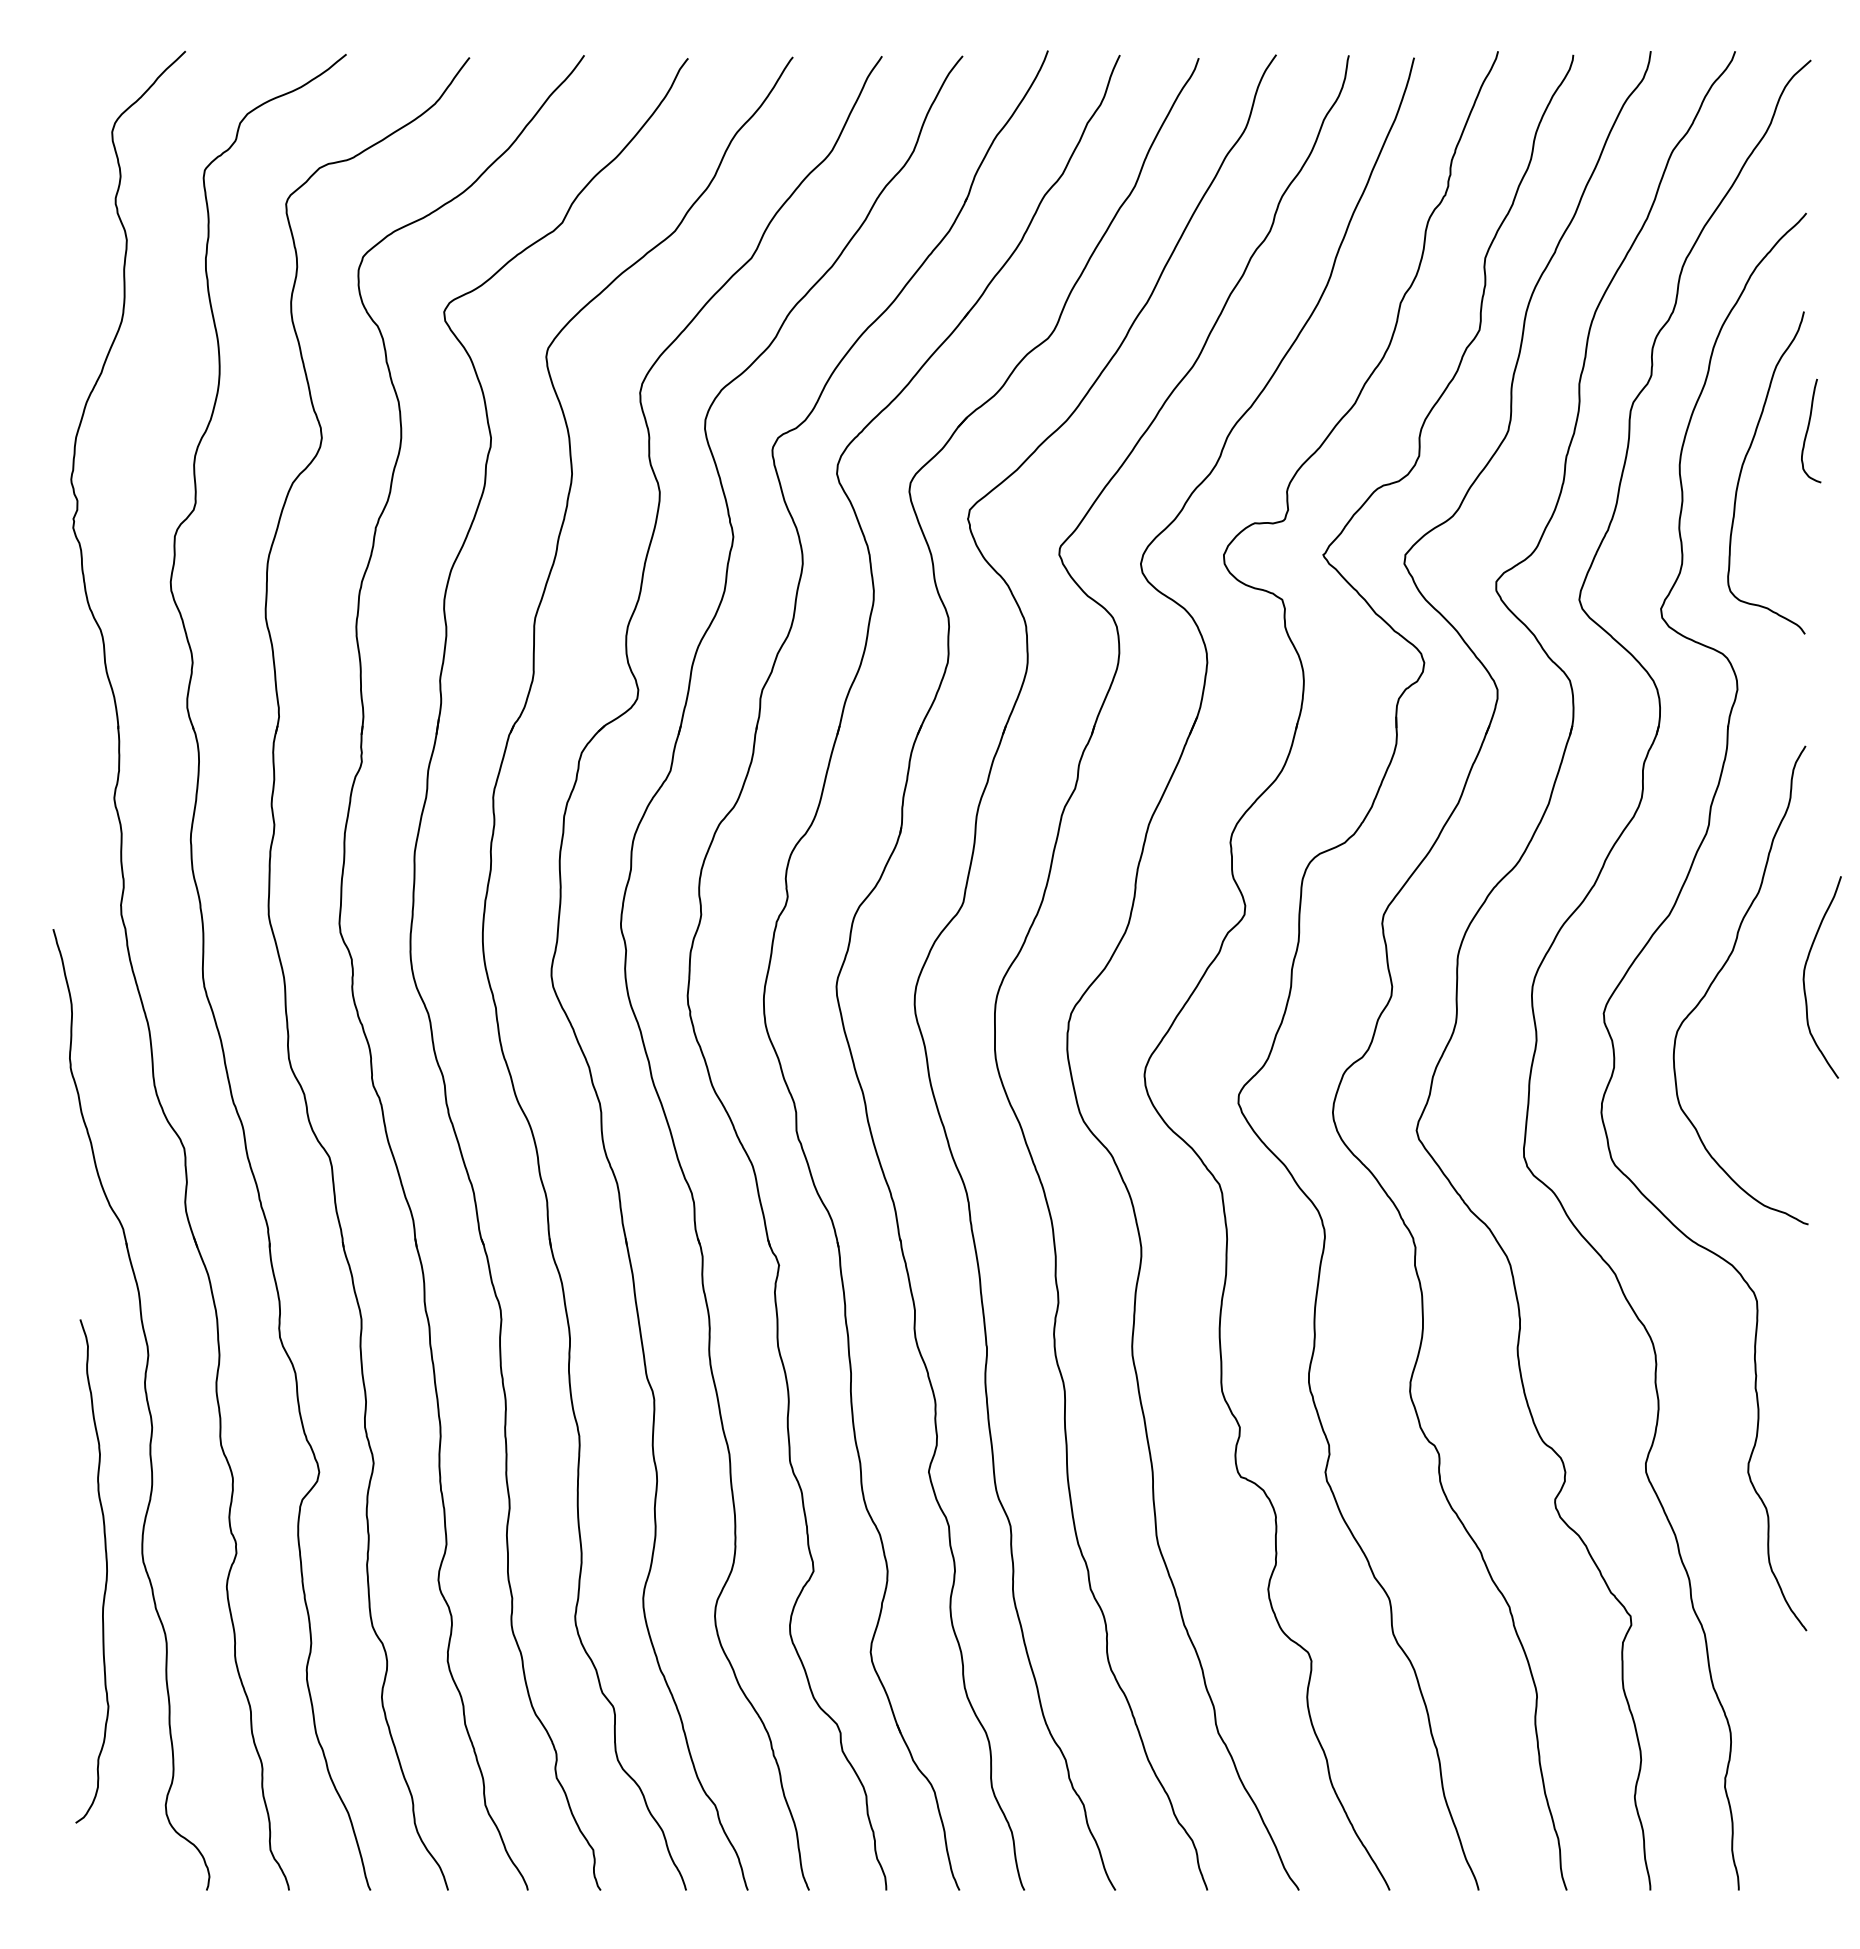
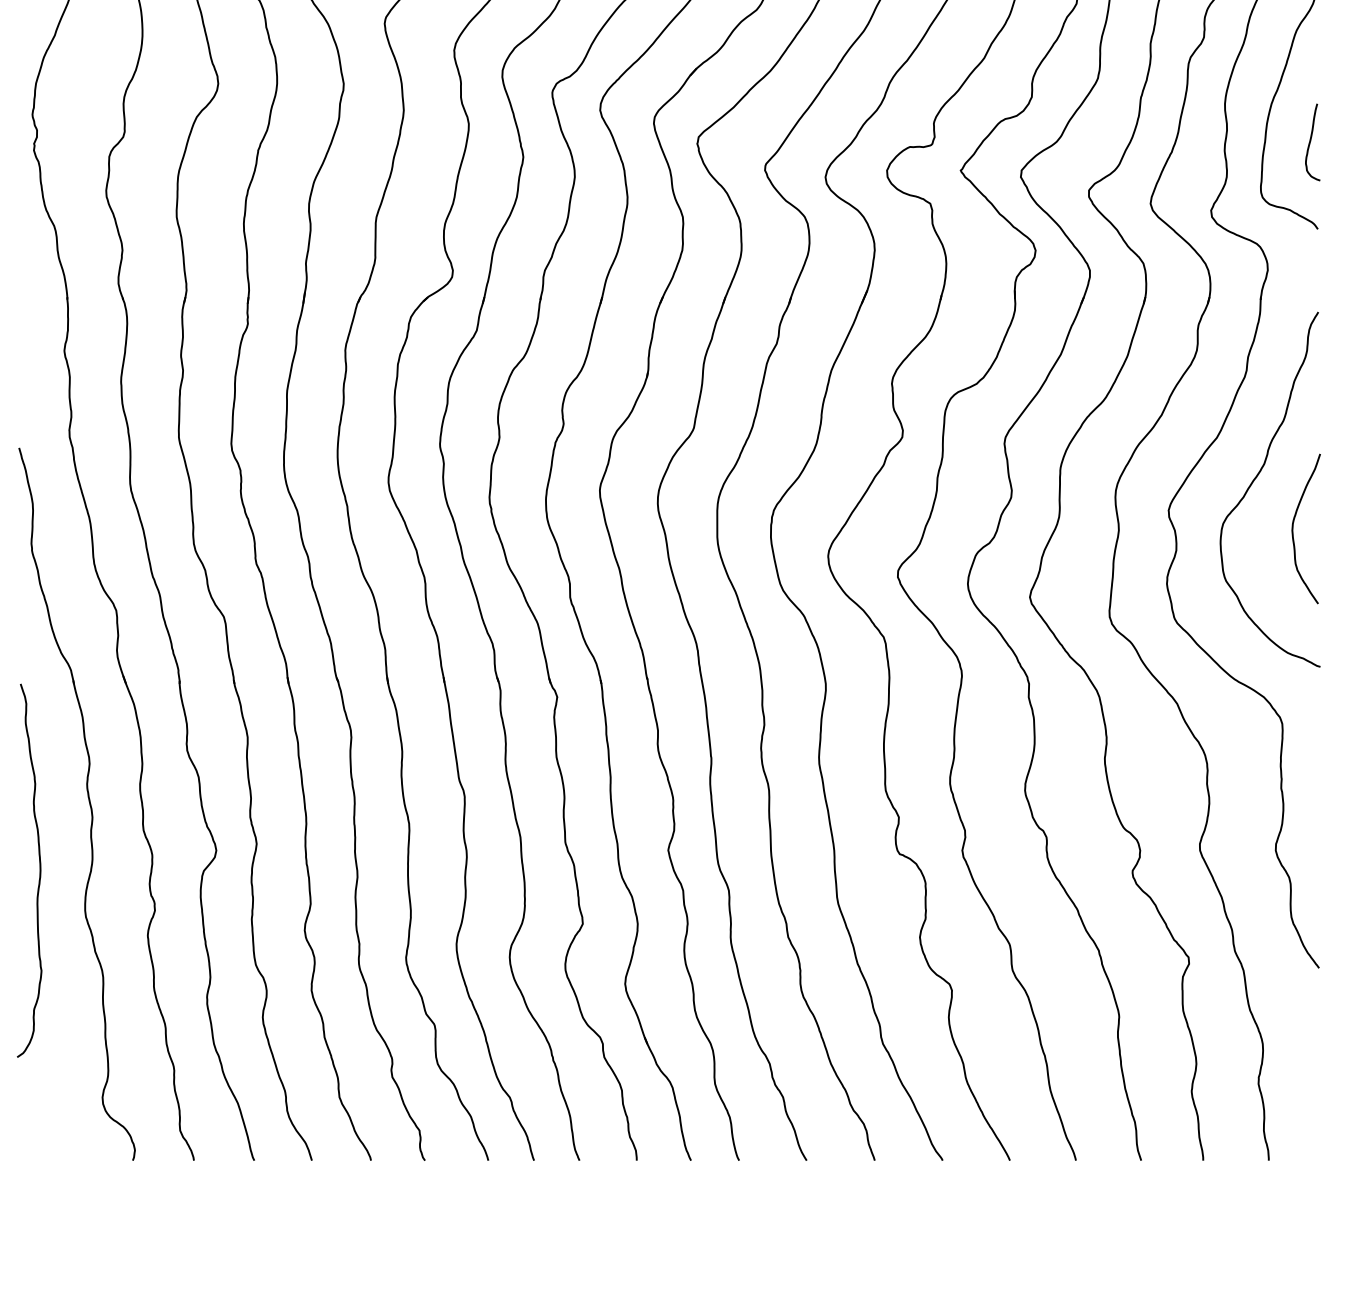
curve: (1808, 430) -> (1310, 141), moved
curve: (1804, 977) -> (1293, 528), moved
curve: (106, 1571) -> (40, 870), moved

